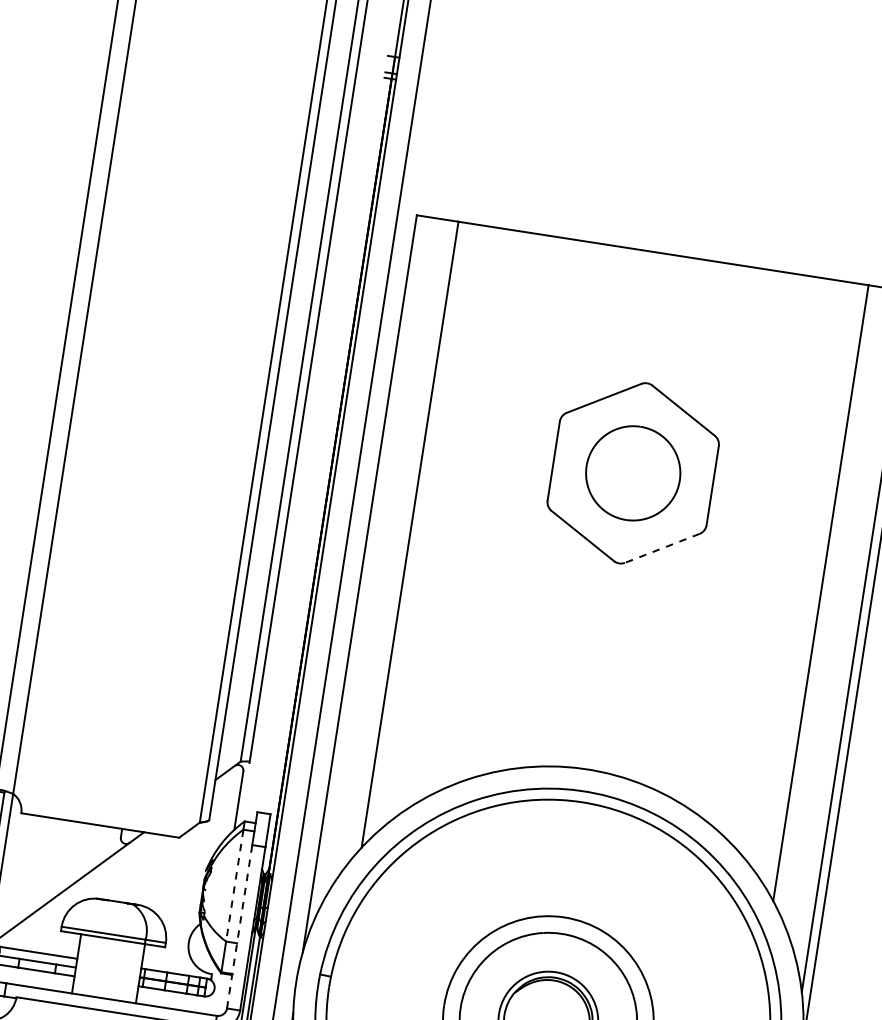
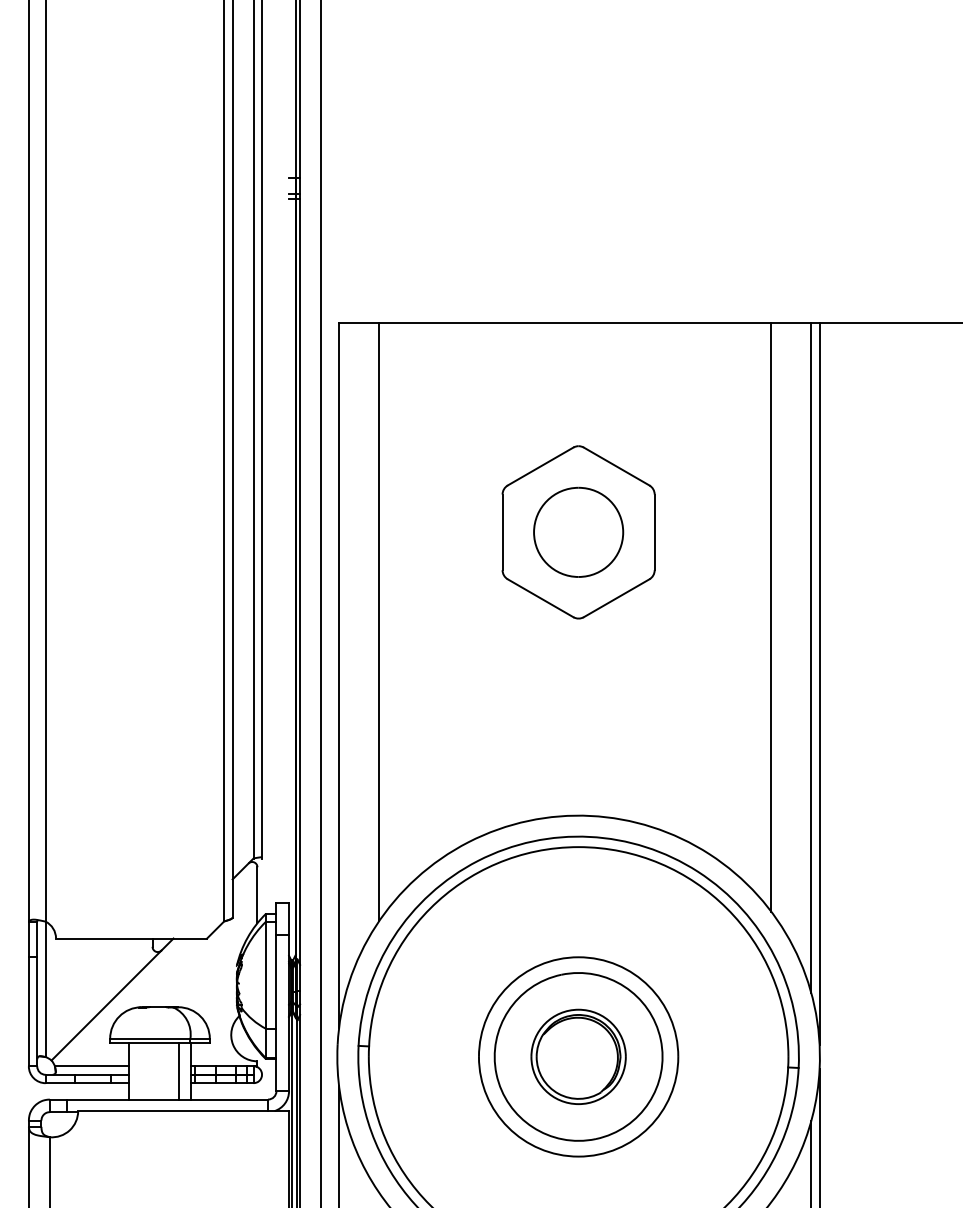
line: (662, 548) -> (616, 598), dashed -> solid
line: (234, 885) -> (265, 975), dashed -> solid
line: (239, 926) -> (276, 1012), dashed -> solid
line: (127, 971) -> (178, 1070), added

